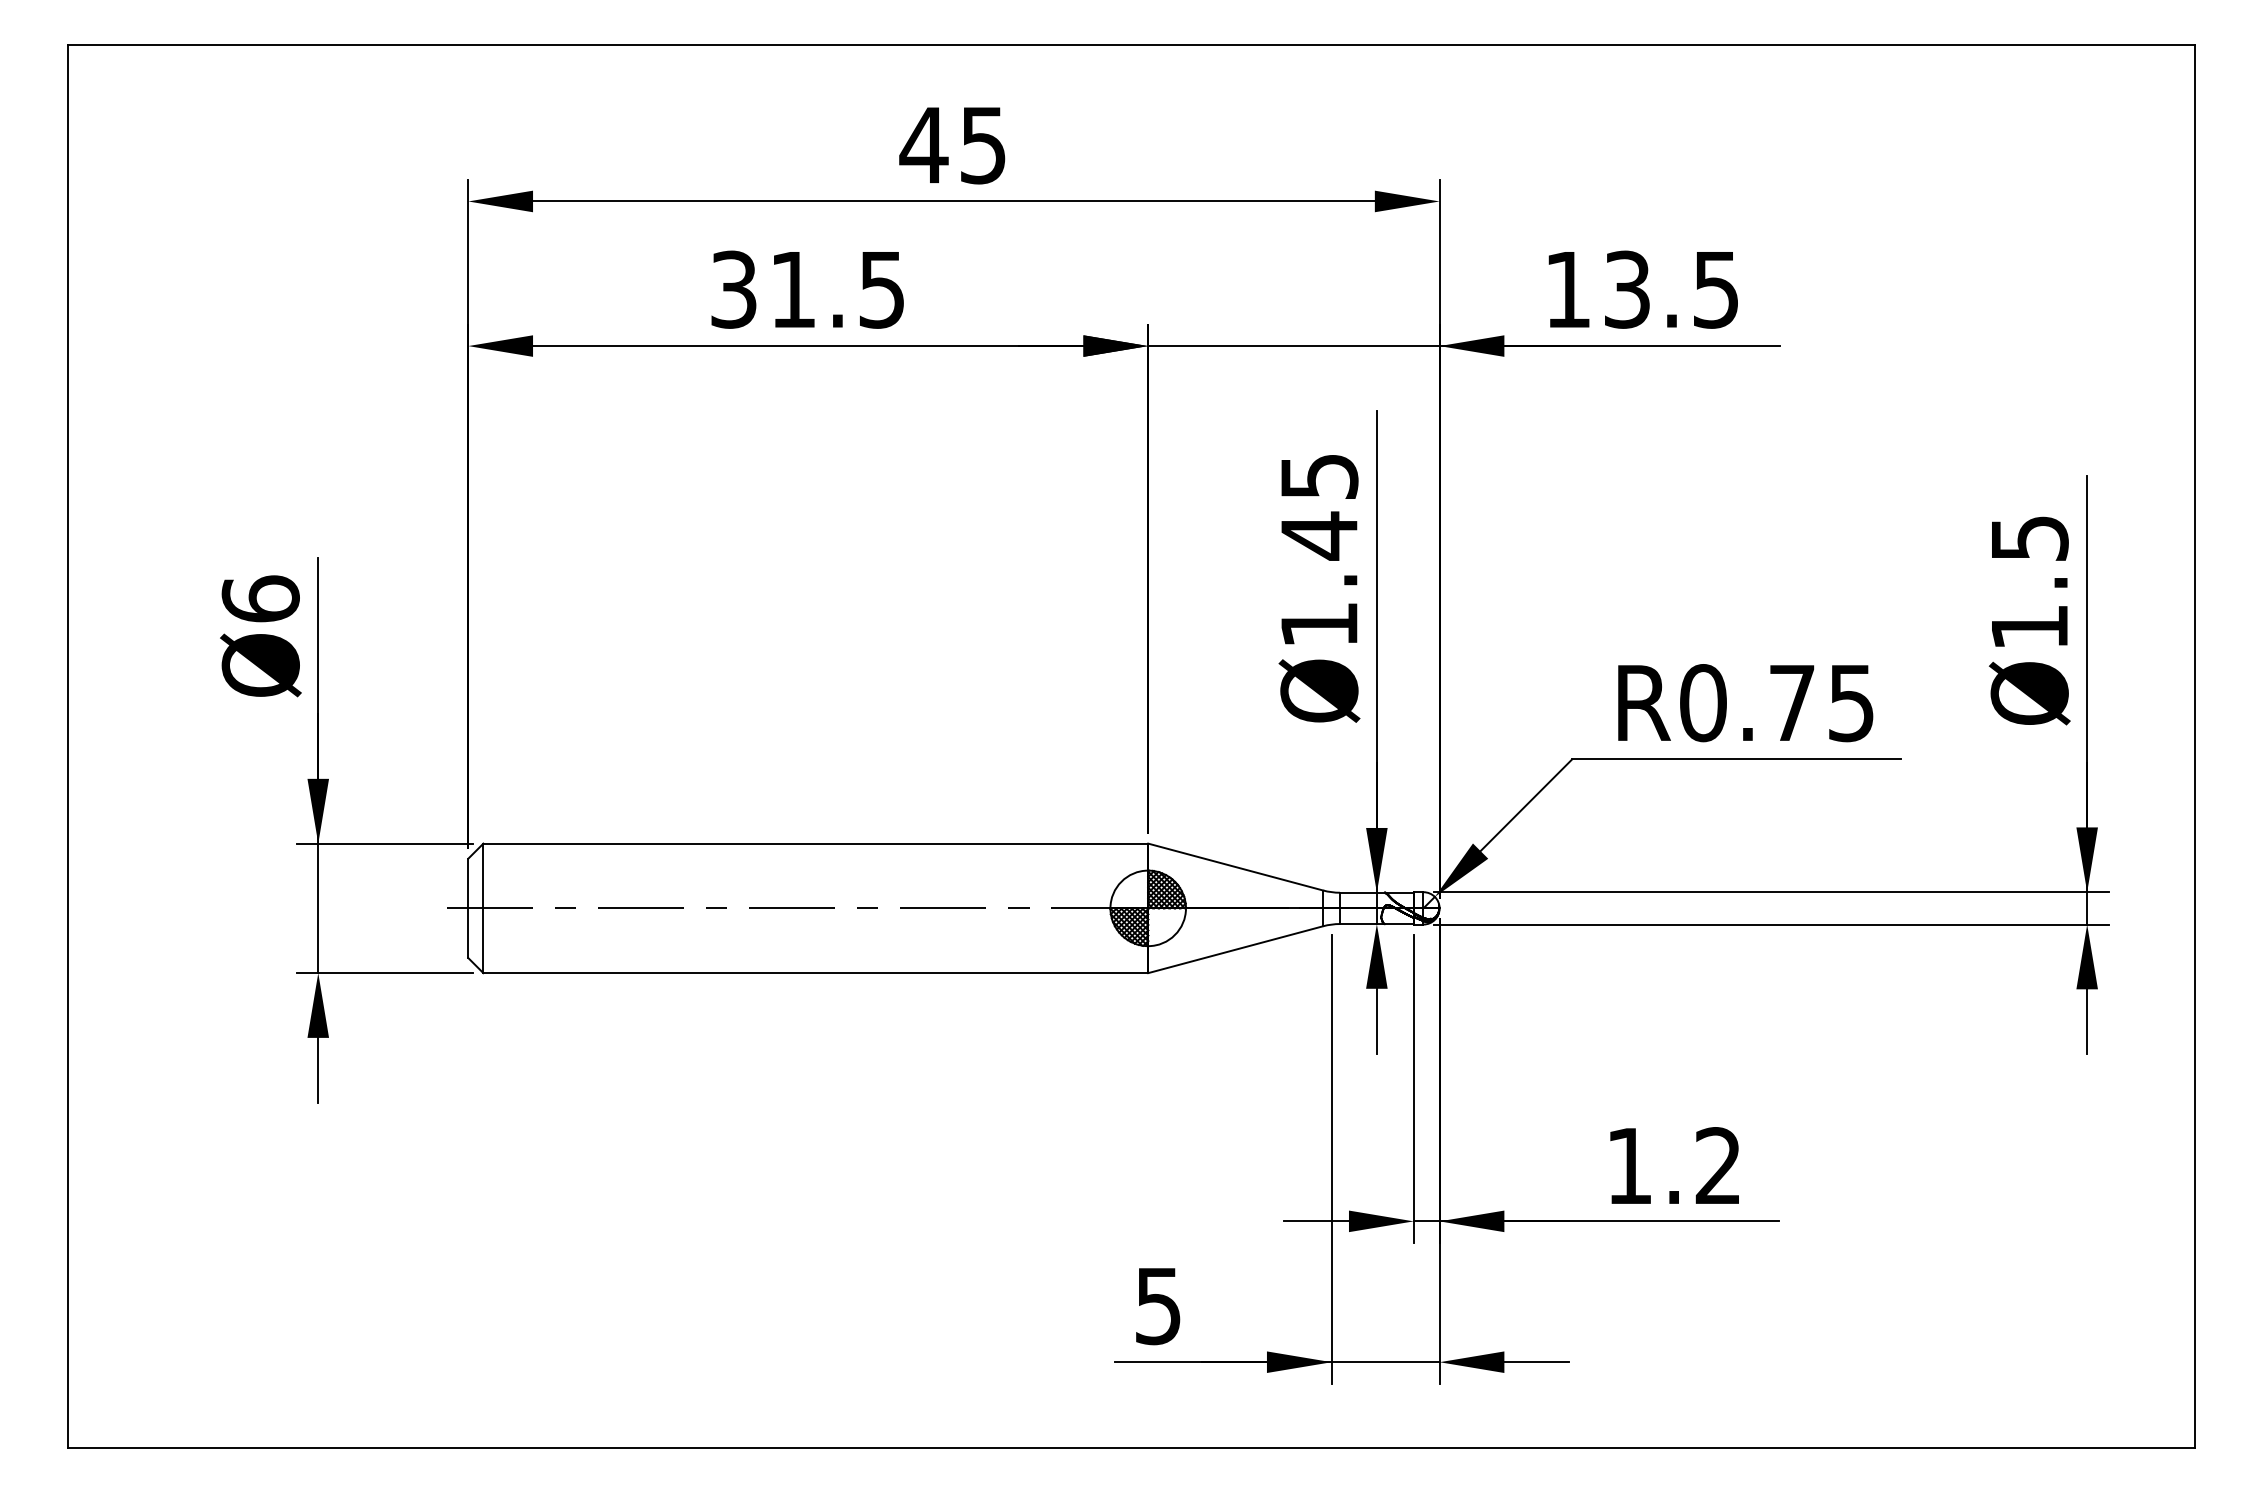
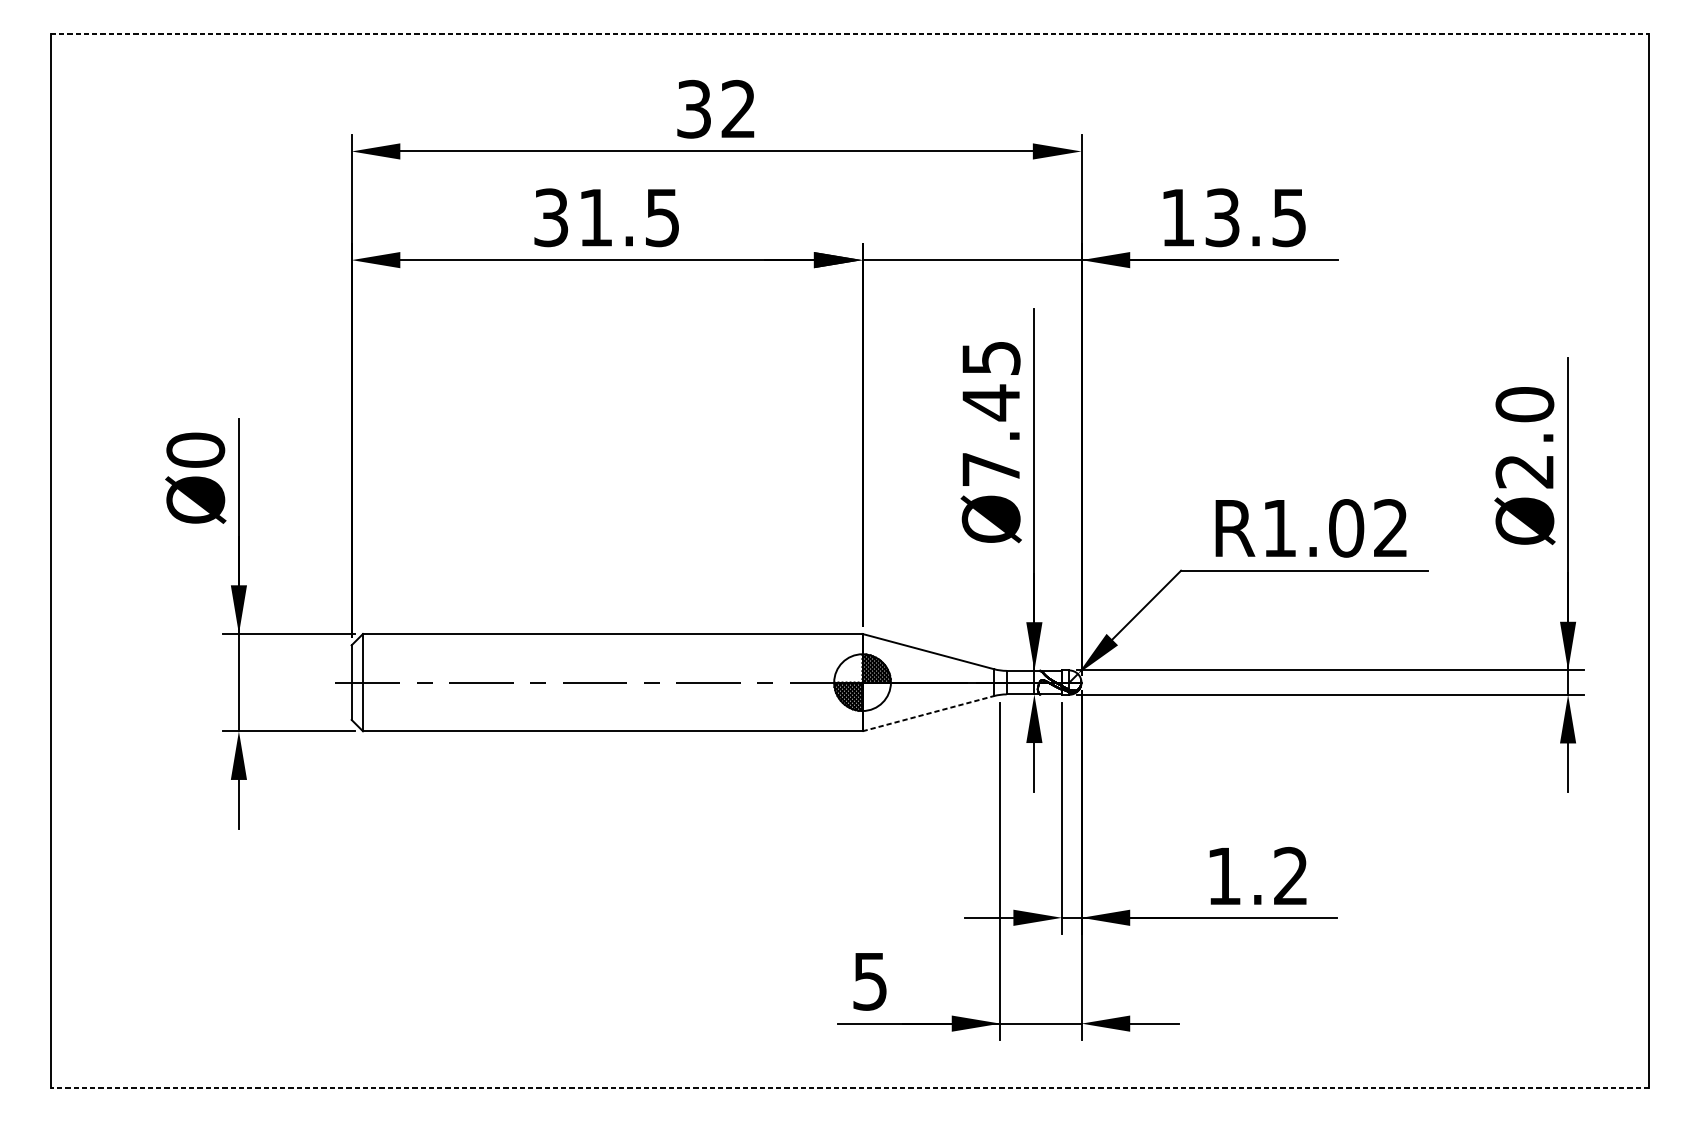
line: (1131, 44) -> (850, 33), solid -> dashed
text: (952, 145) -> (715, 109), 45 -> 32
text: (2029, 582) -> (1524, 437), Ø1.5 -> Ø2.0
text: (260, 598) -> (195, 449), Ø6 -> Ø0
text: (1319, 624) -> (991, 469), Ø1.45 -> Ø7.45
text: (1776, 703) -> (1334, 528), R0.75 -> R1.02
line: (1235, 949) -> (928, 713), solid -> dashed
line: (1131, 1448) -> (850, 1088), solid -> dashed

